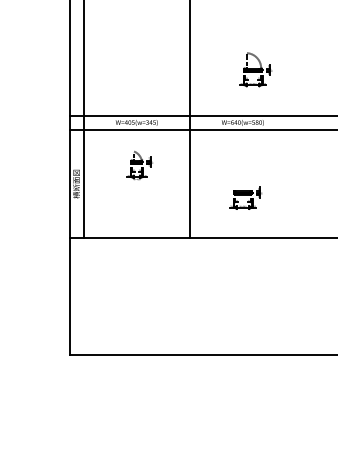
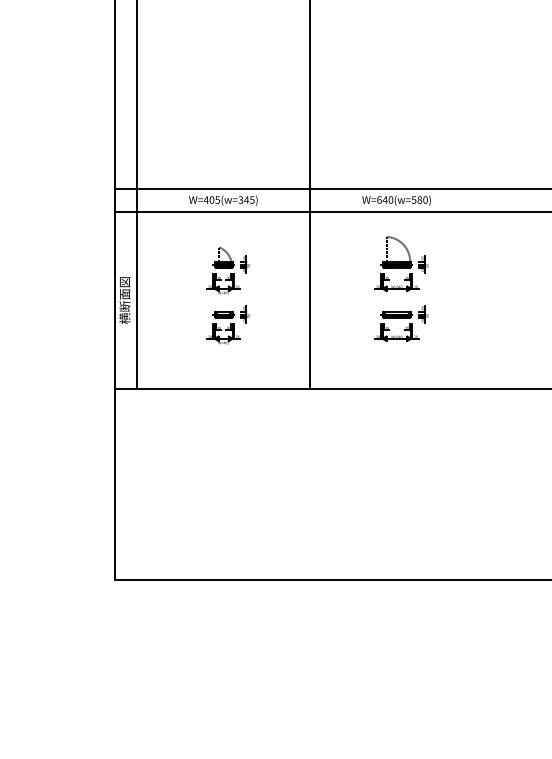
part: (255, 69) -> (400, 263), moved
part: (139, 198) -> (227, 323), added

